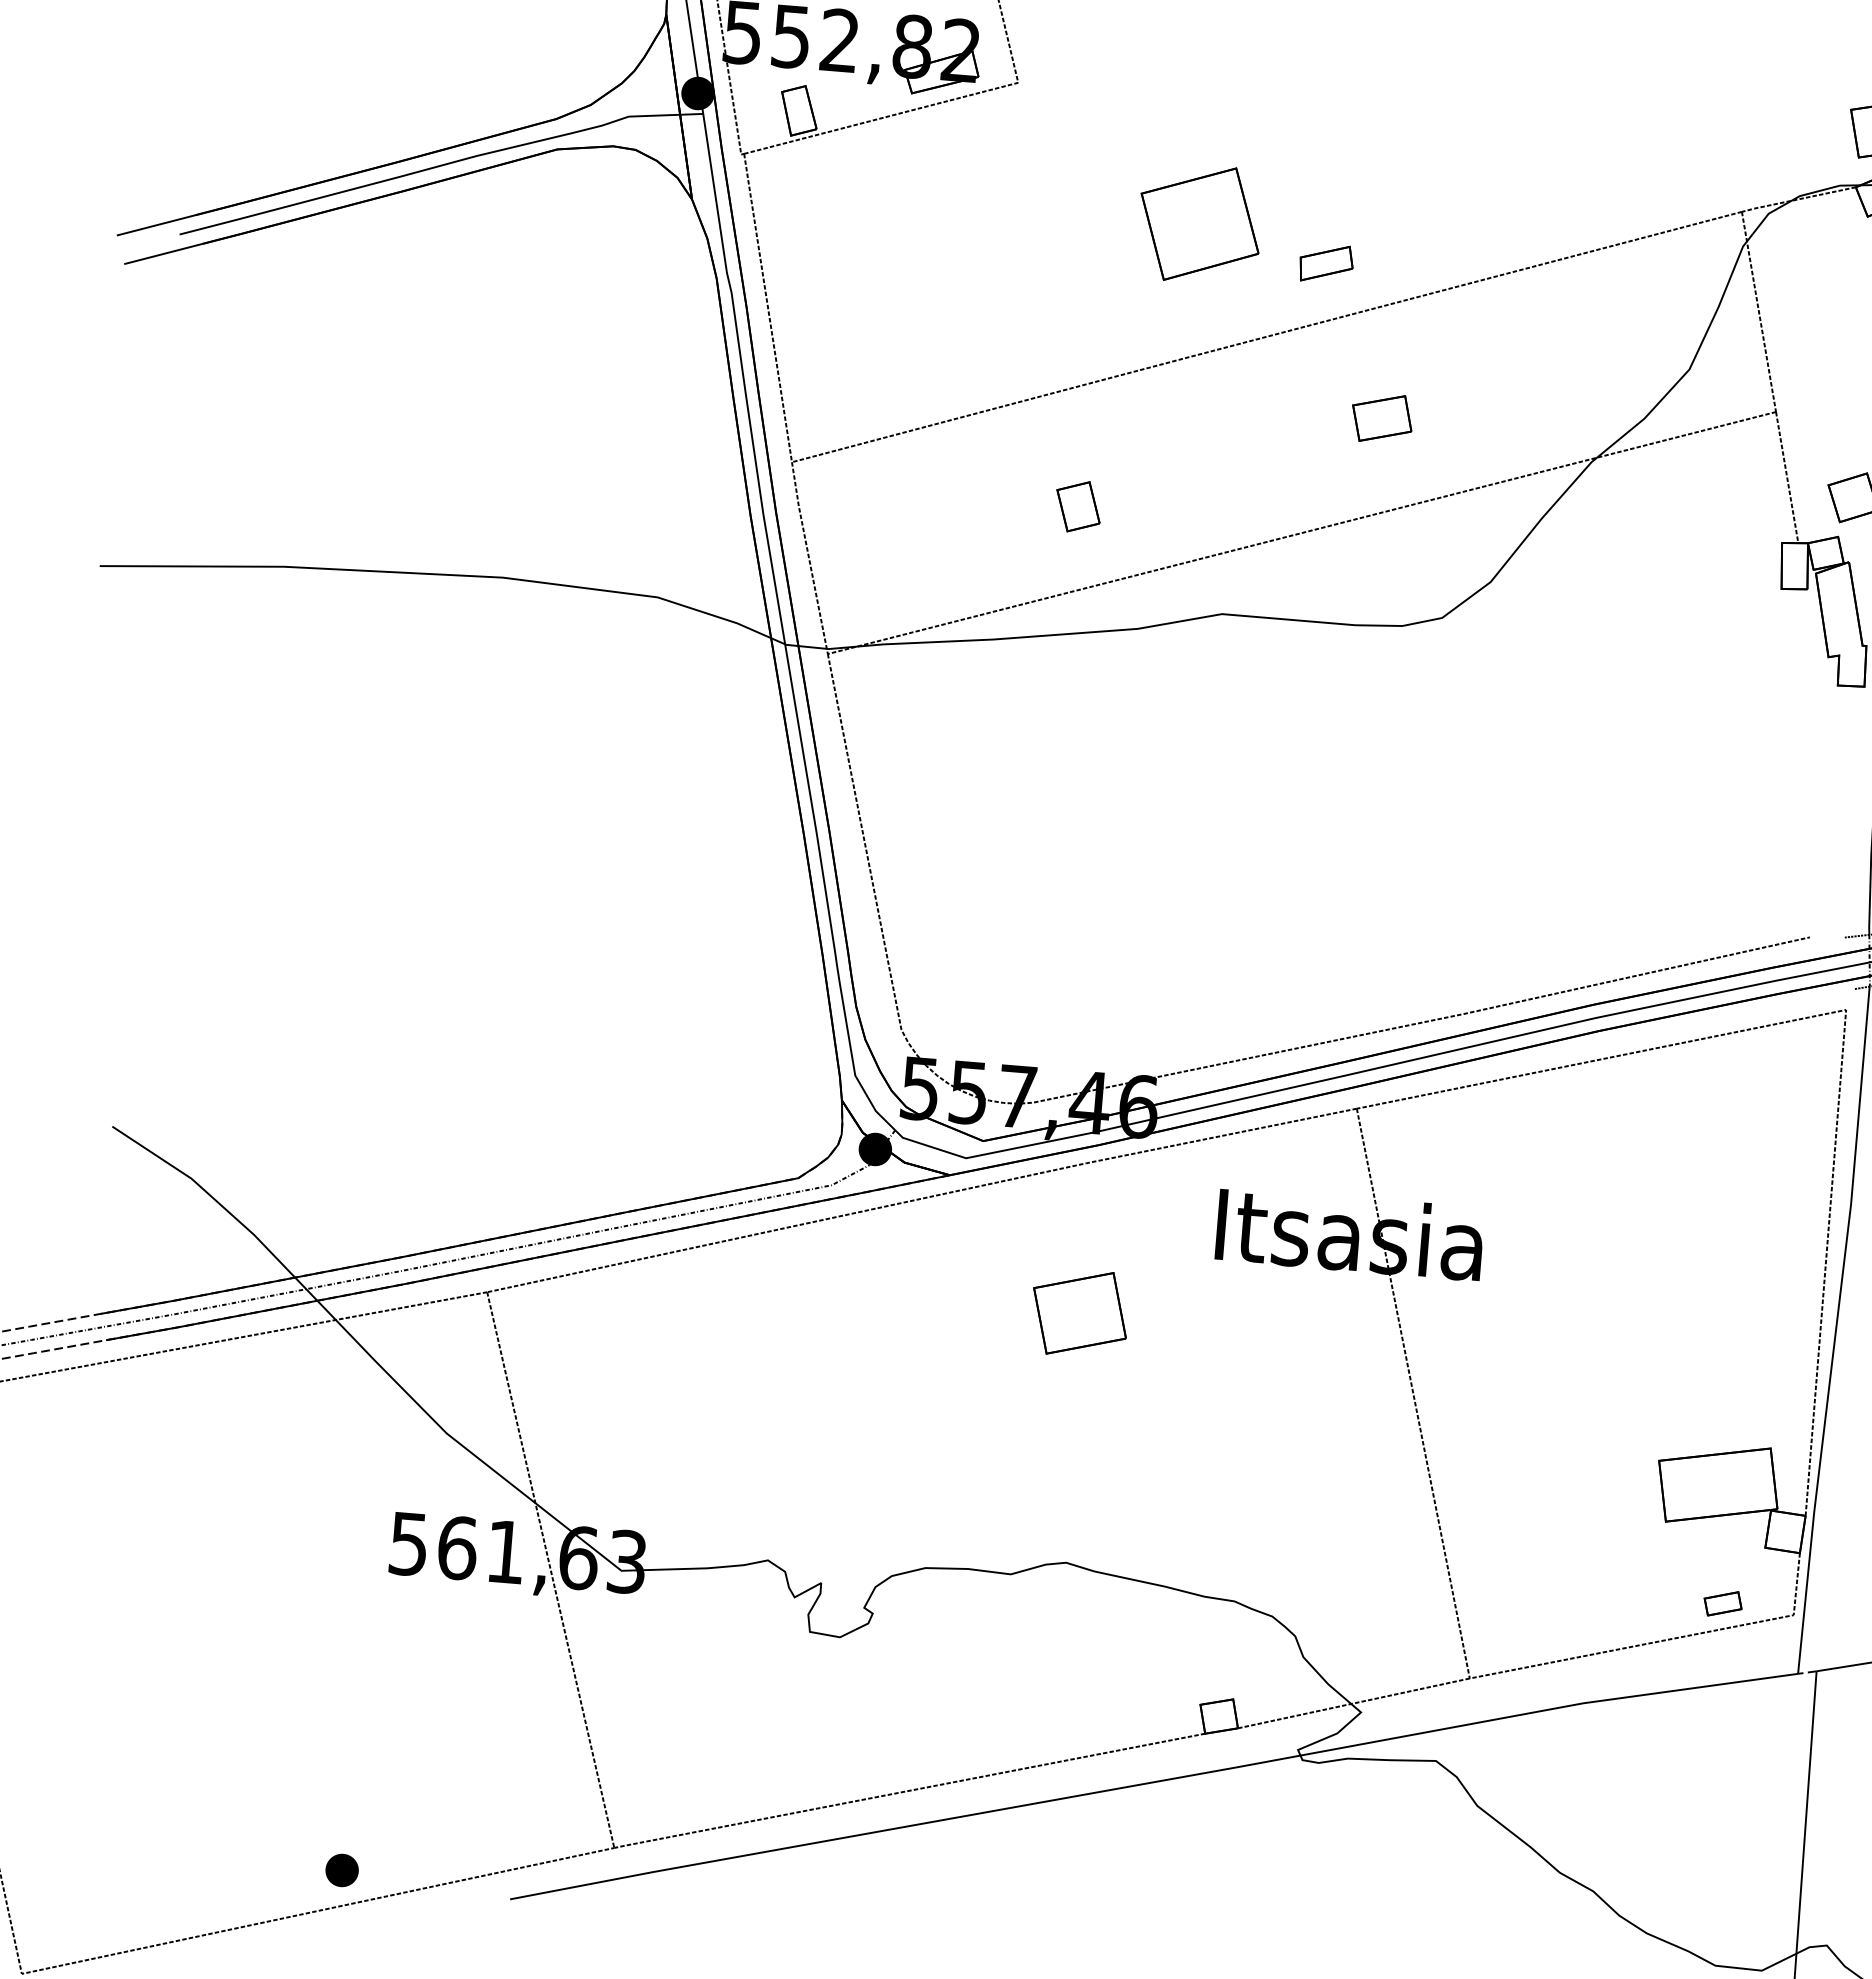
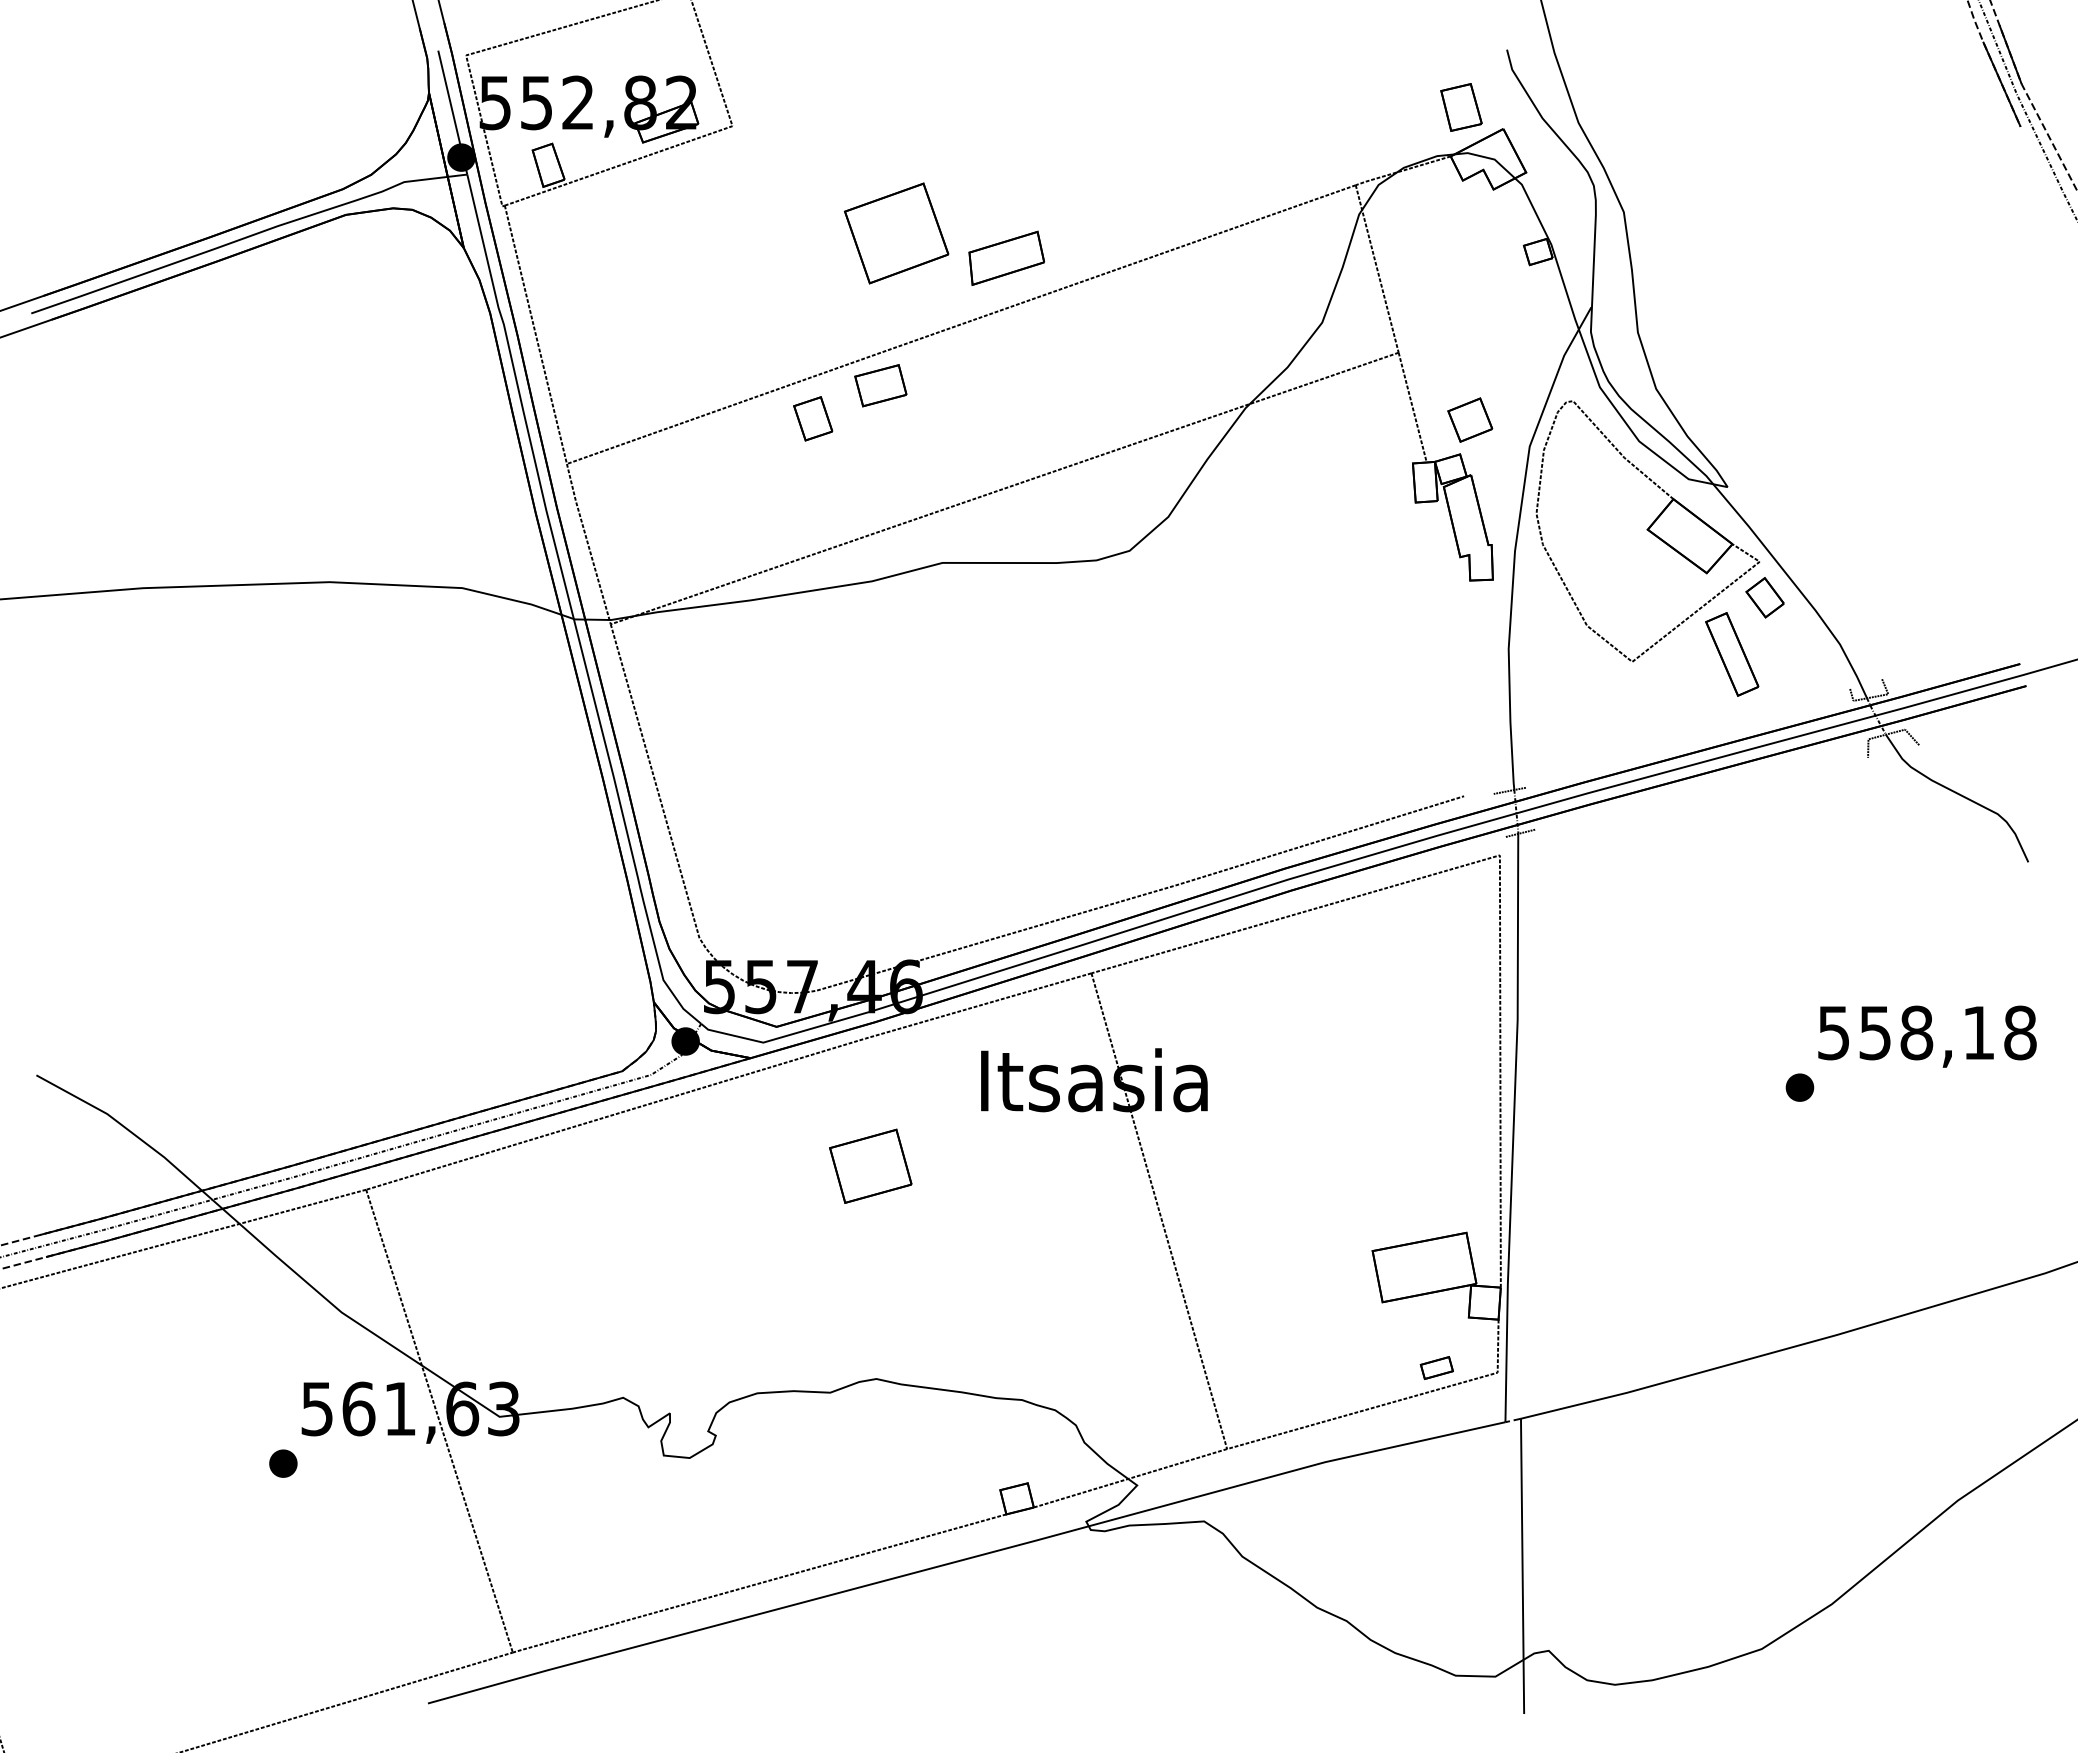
part: (1326, 262) -> (1006, 257), size x1.67
part: (1381, 418) -> (880, 385), moved
part: (1078, 506) -> (813, 418), moved
part: (342, 1870) -> (283, 1463), moved

